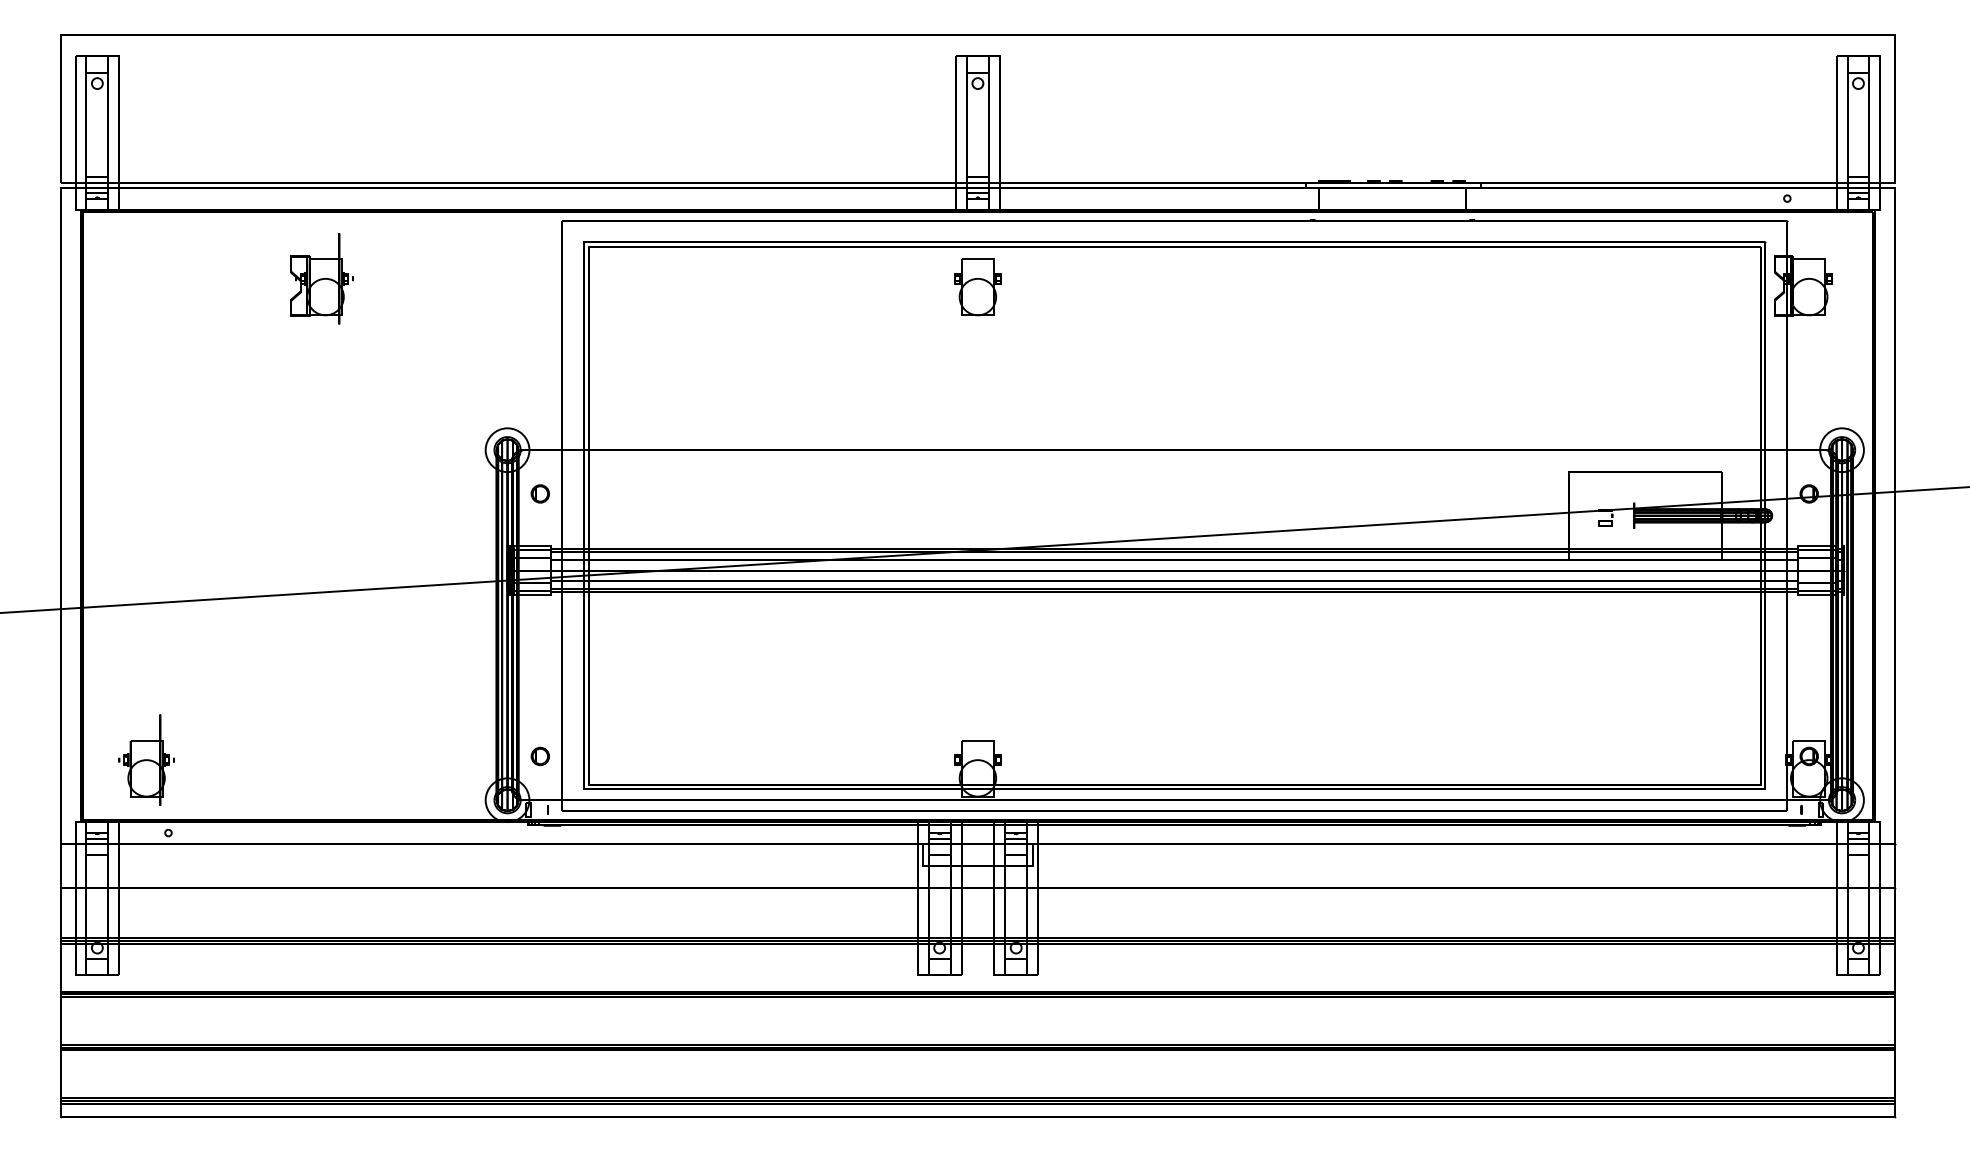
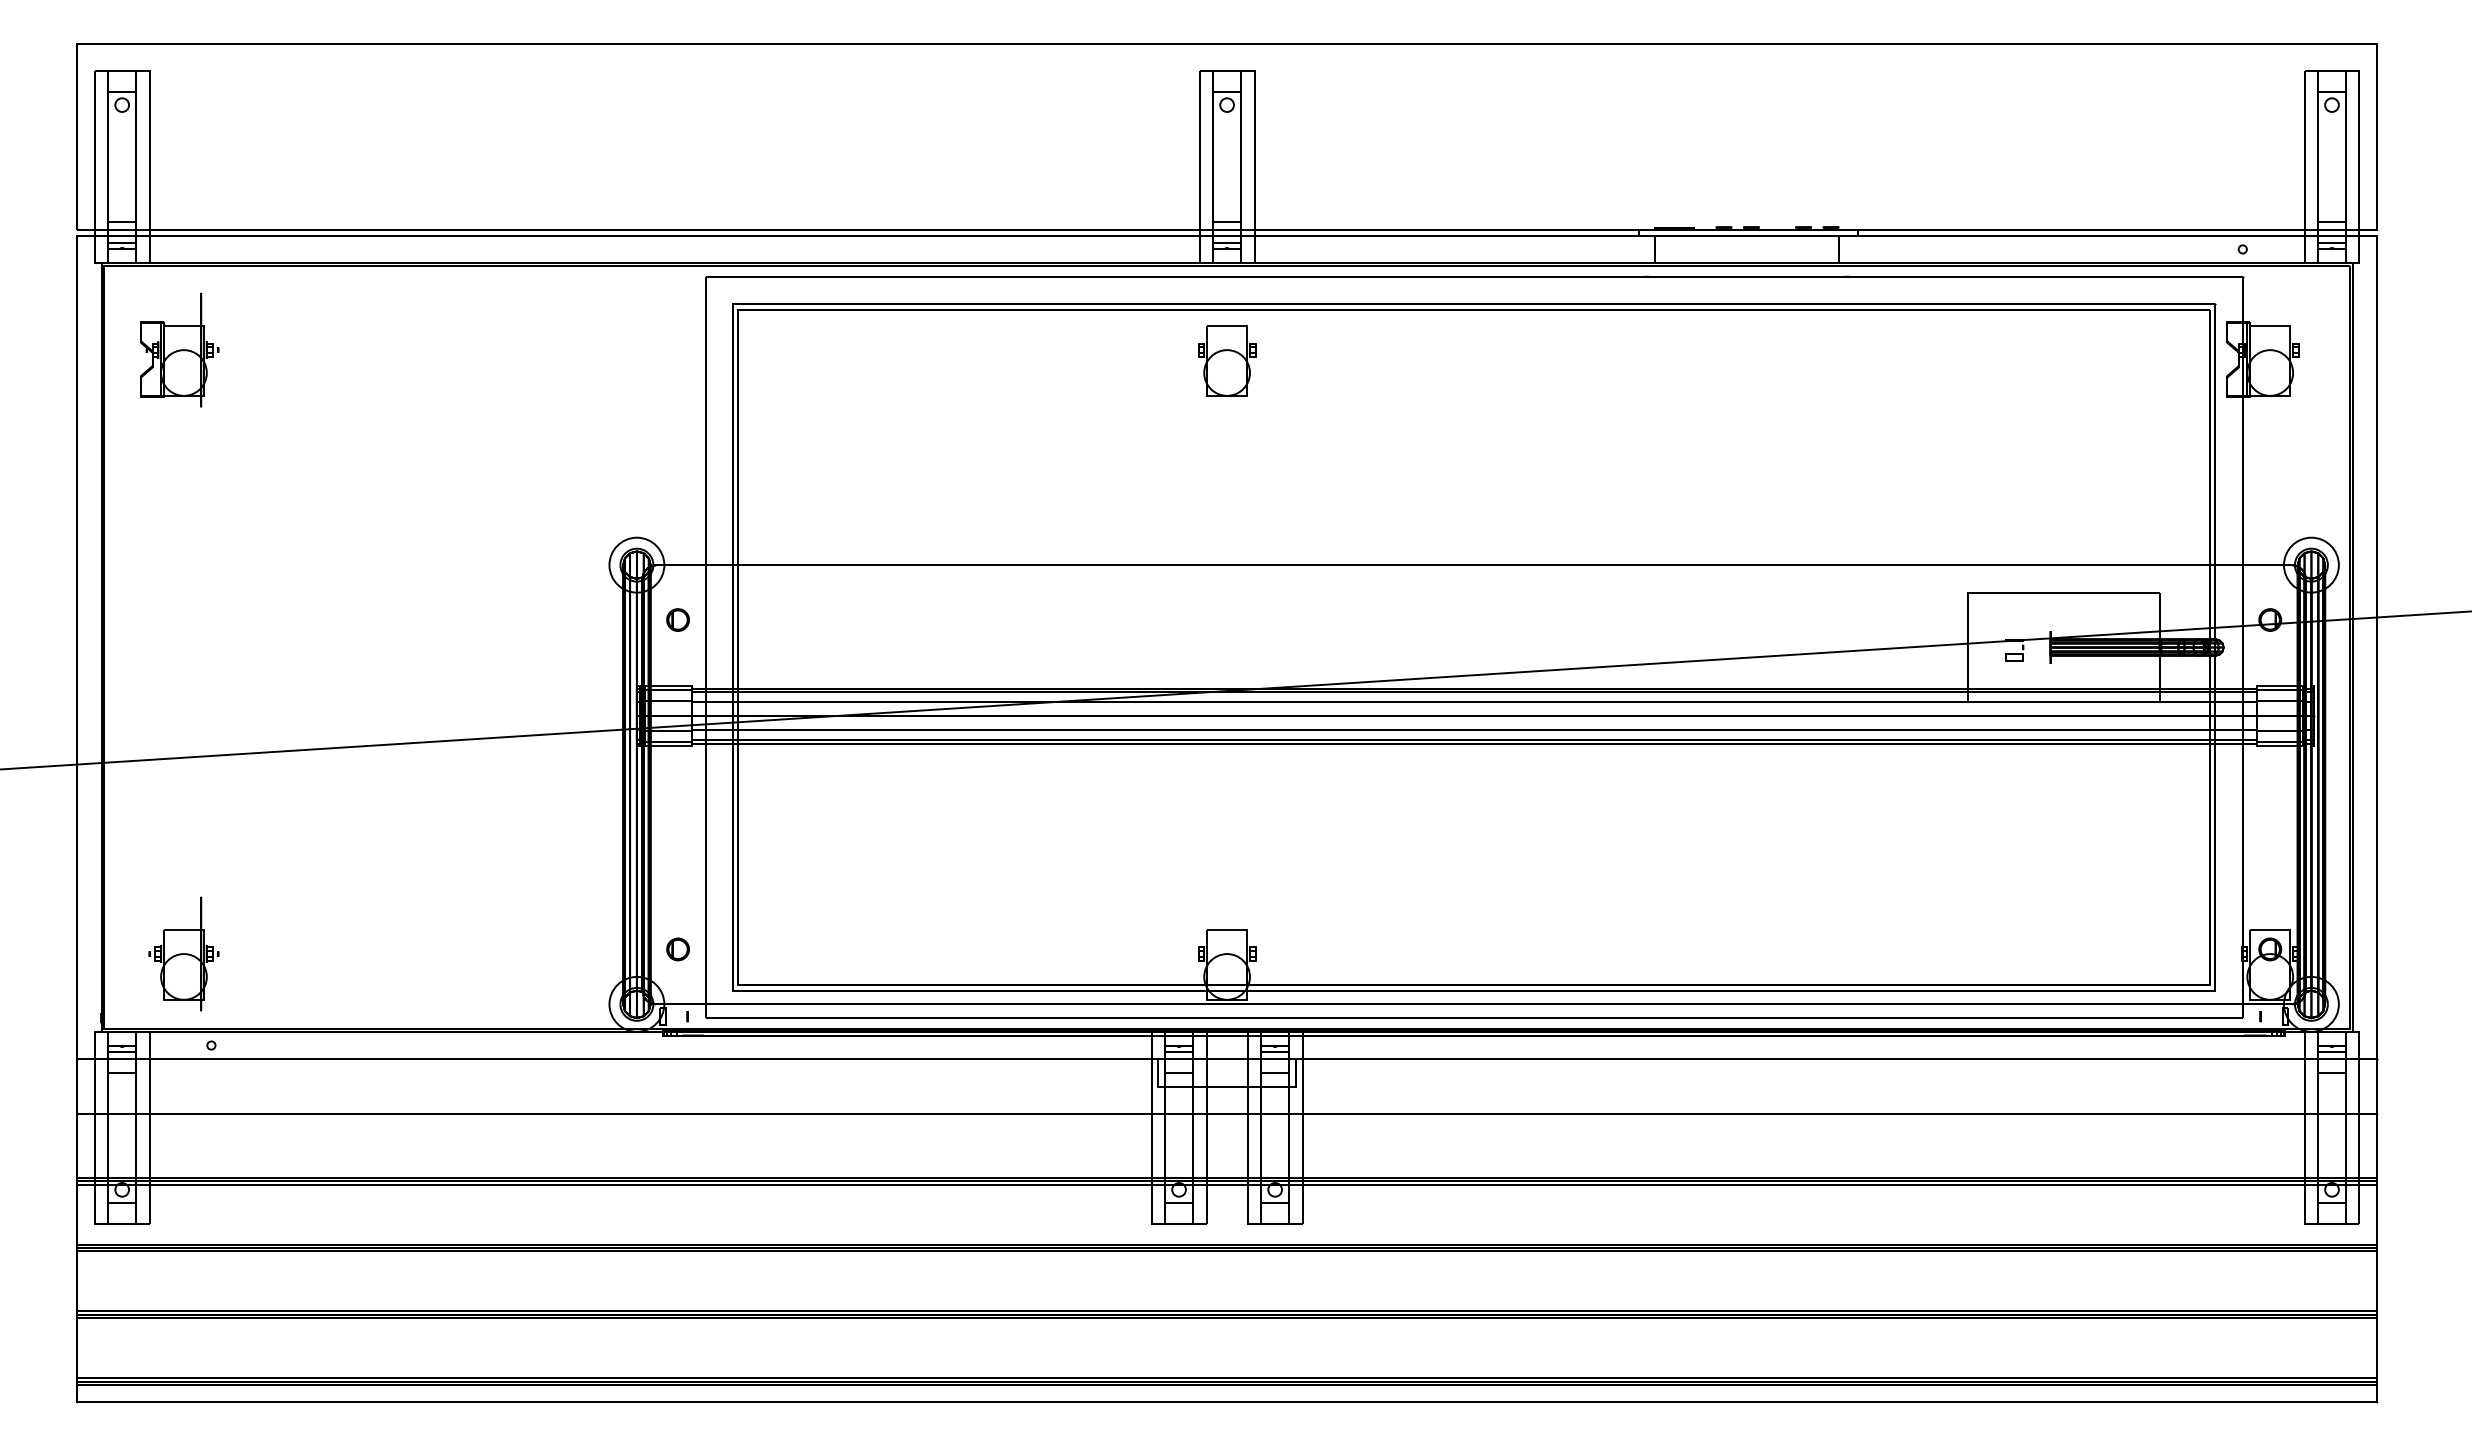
part: (321, 278) -> (178, 349), moved

